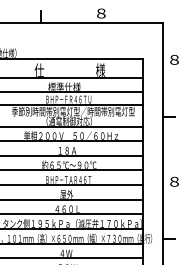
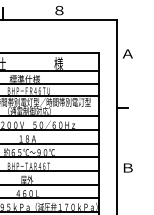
text: (174, 59) -> (127, 53), ８ -> Ａ
text: (174, 181) -> (127, 167), ８ -> Ｂ

